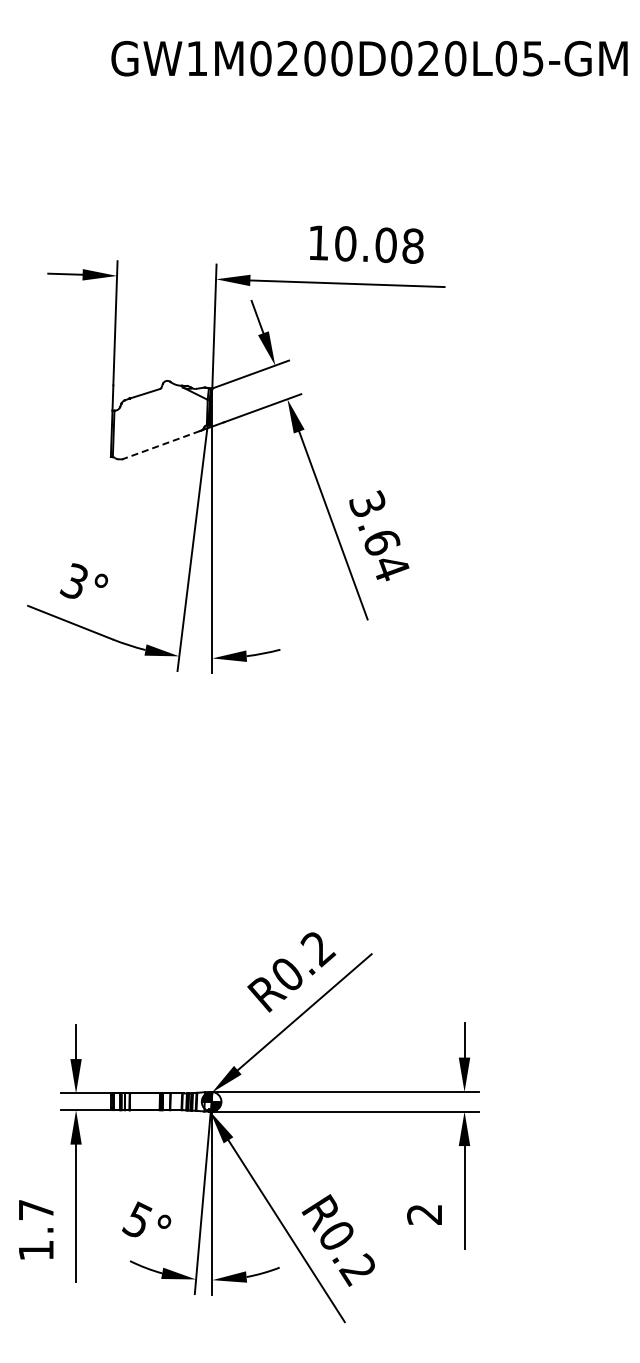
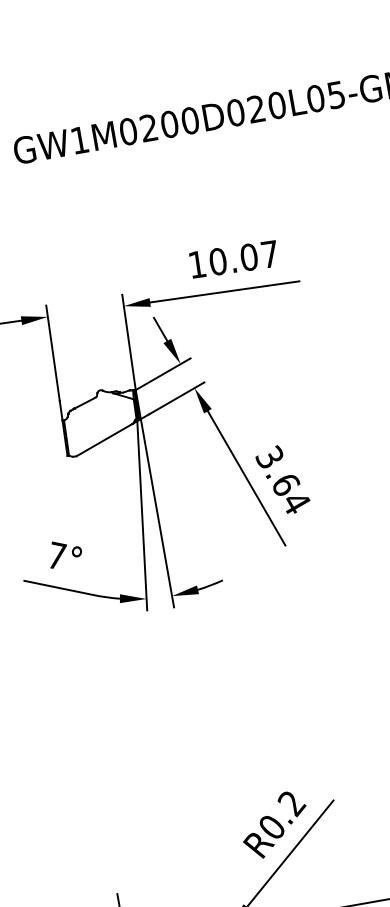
text: (412, 245) -> (269, 253), 10.08 -> 10.07
line: (161, 445) -> (104, 440), dashed -> solid
text: (74, 580) -> (56, 555), 3° -> 7°

